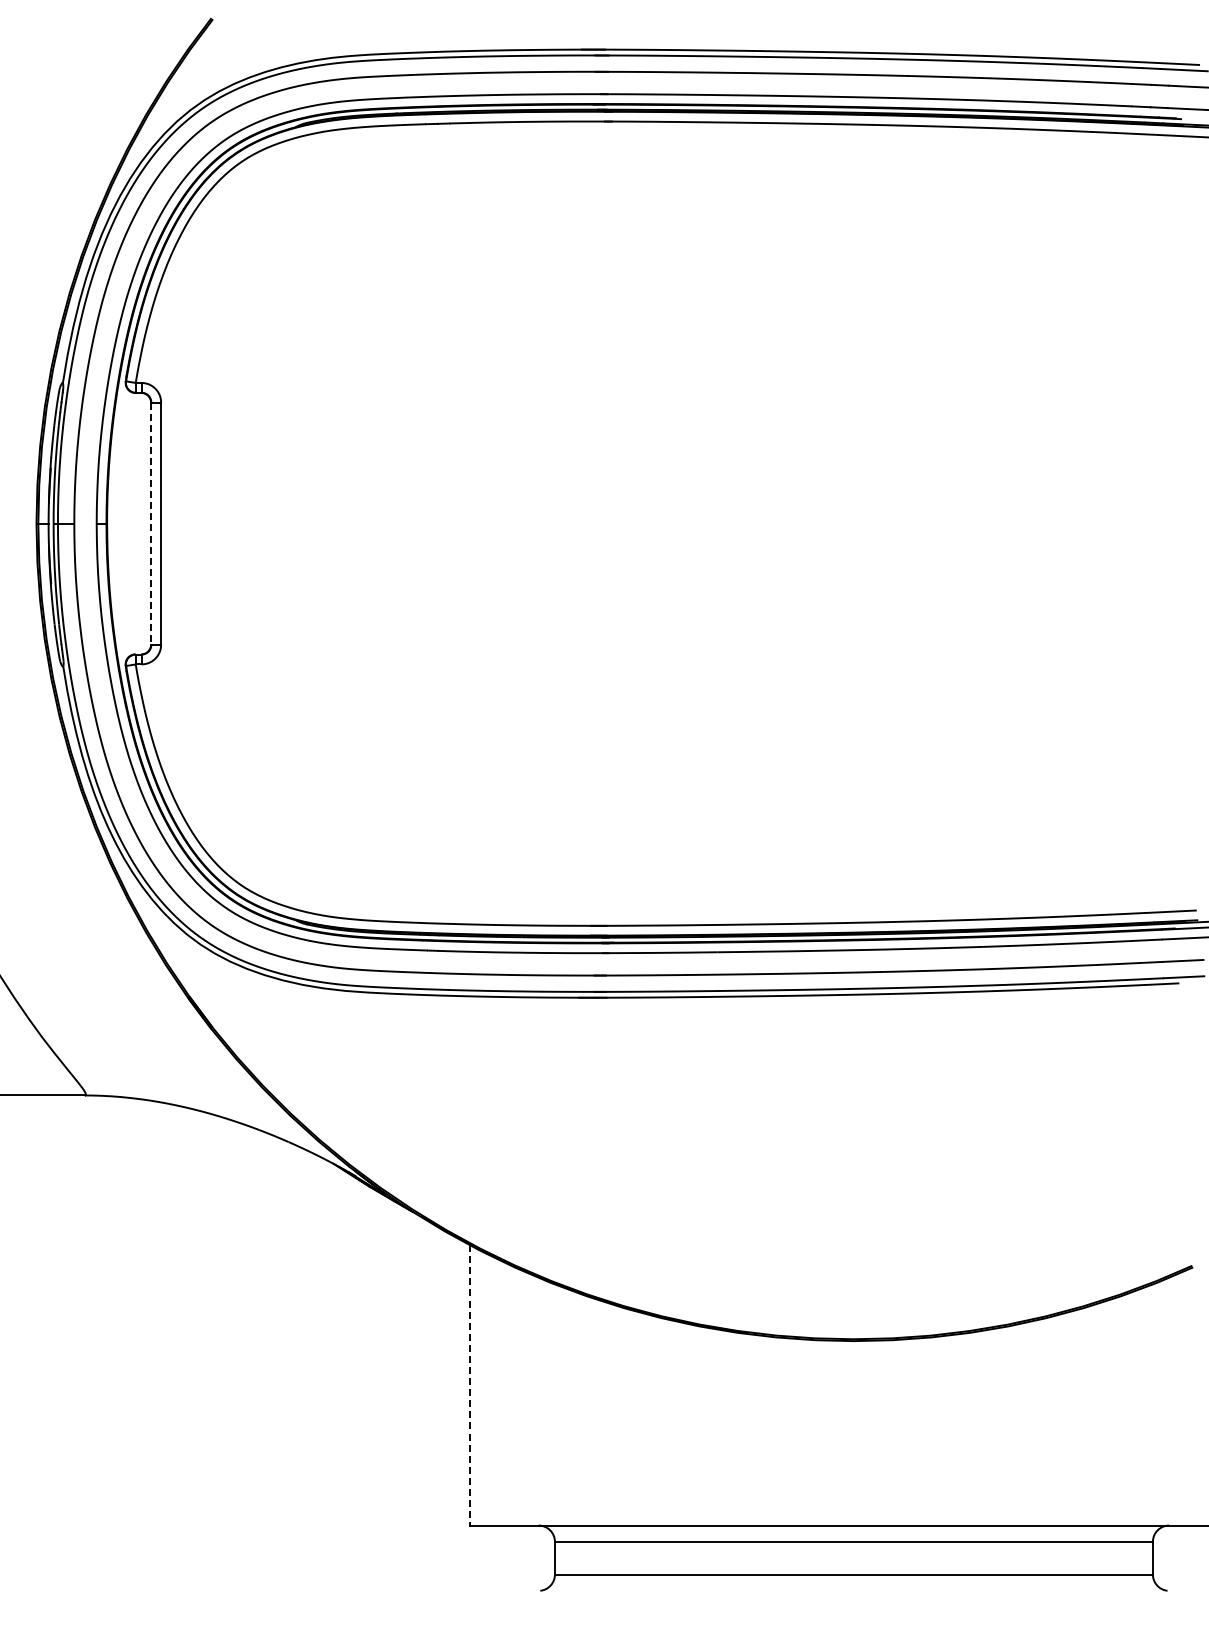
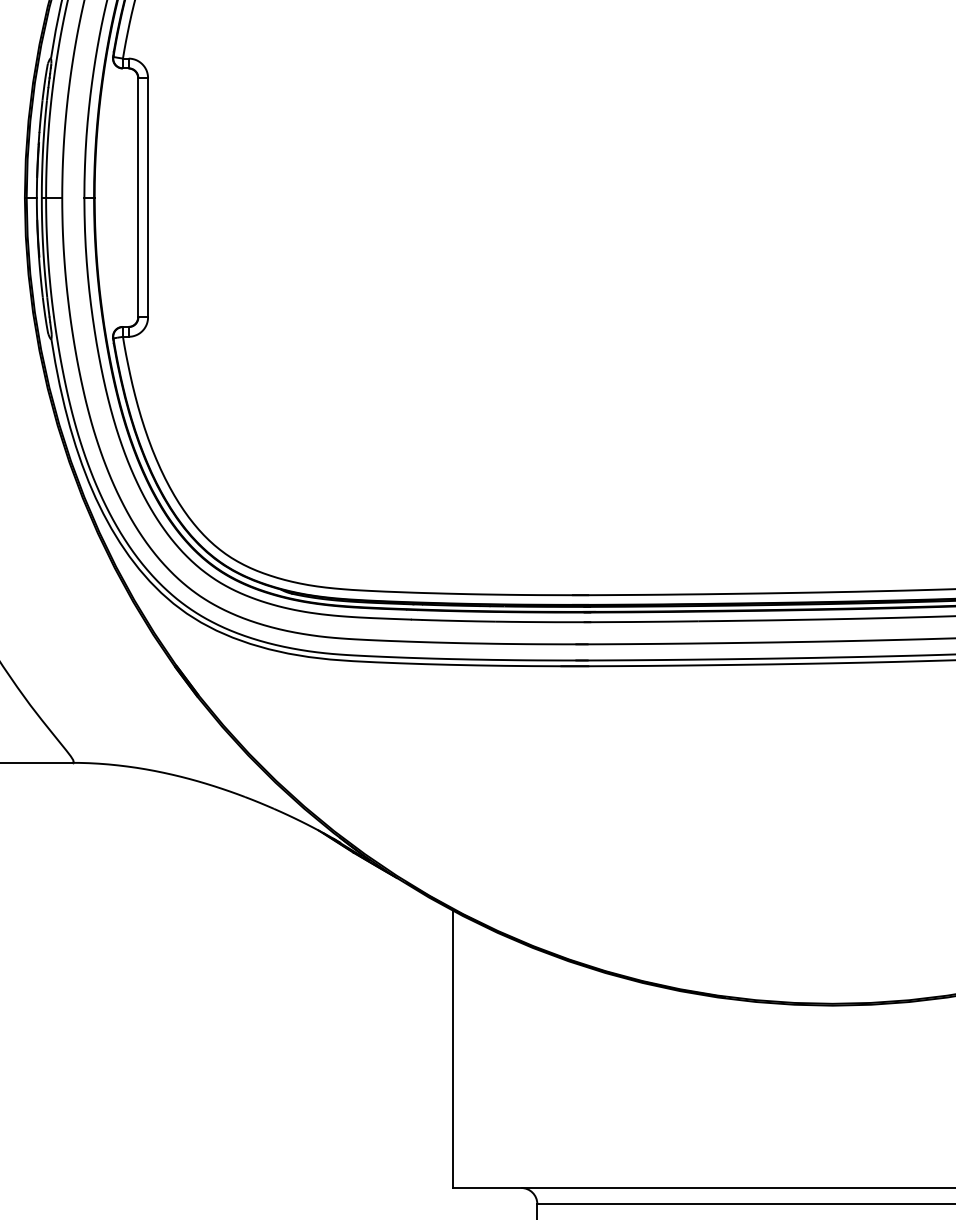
line: (151, 524) -> (138, 198), dashed -> solid
line: (470, 1385) -> (453, 1049), dashed -> solid

